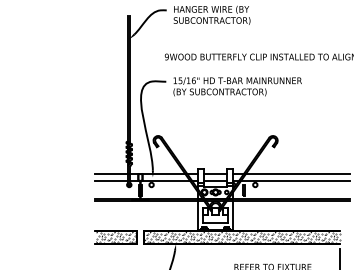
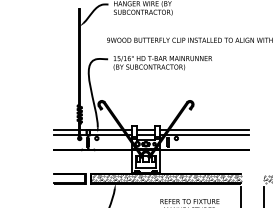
hatch: (115, 237) -> (69, 178), removed

